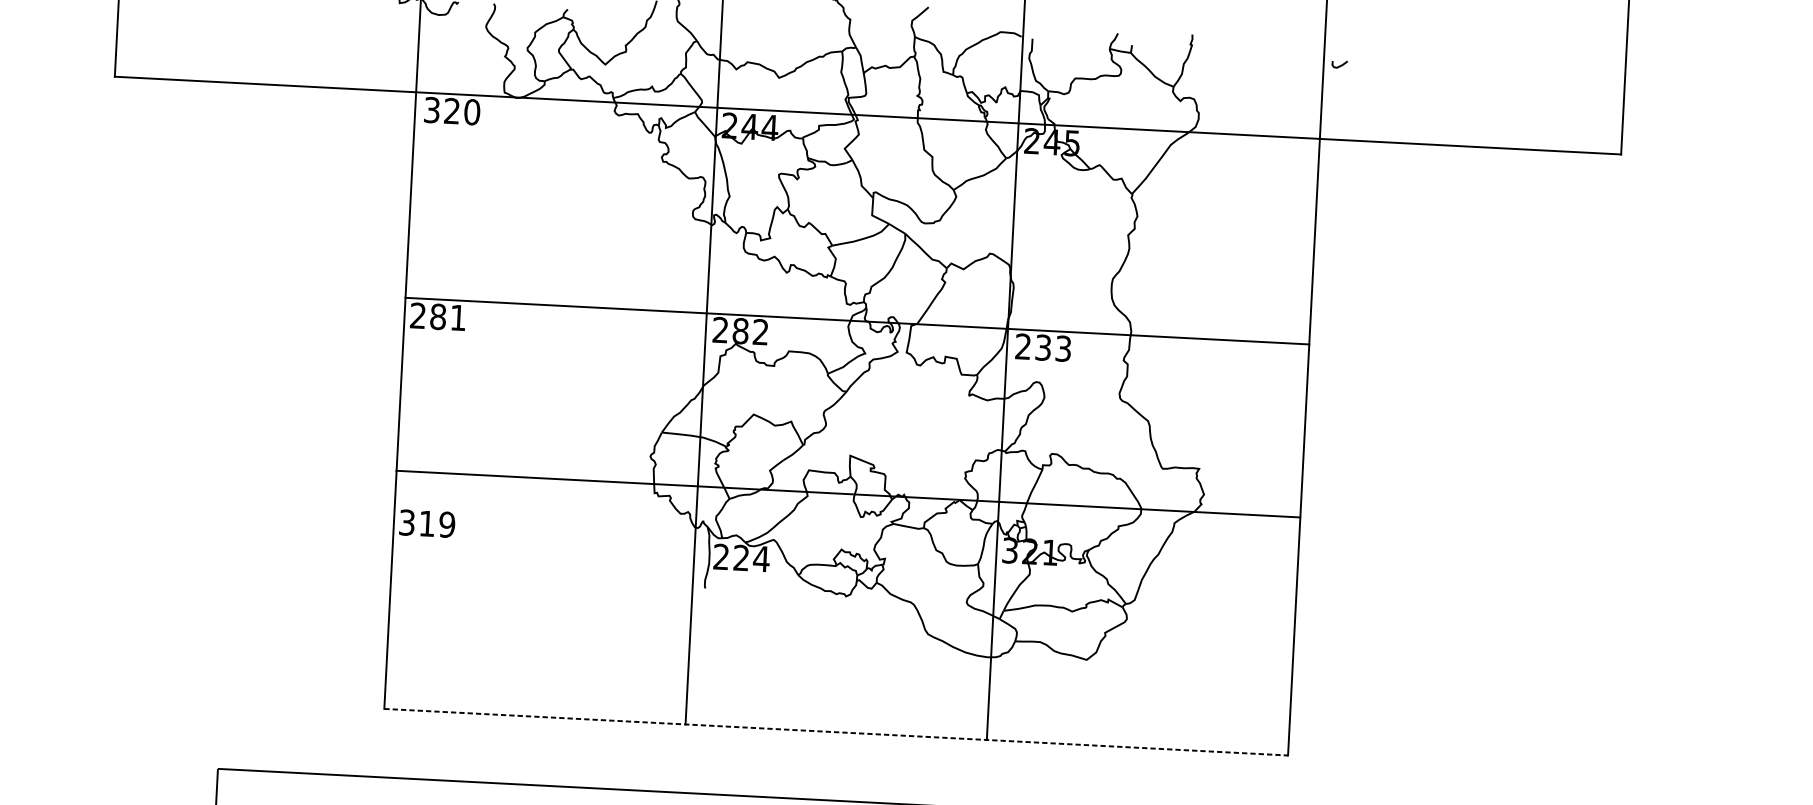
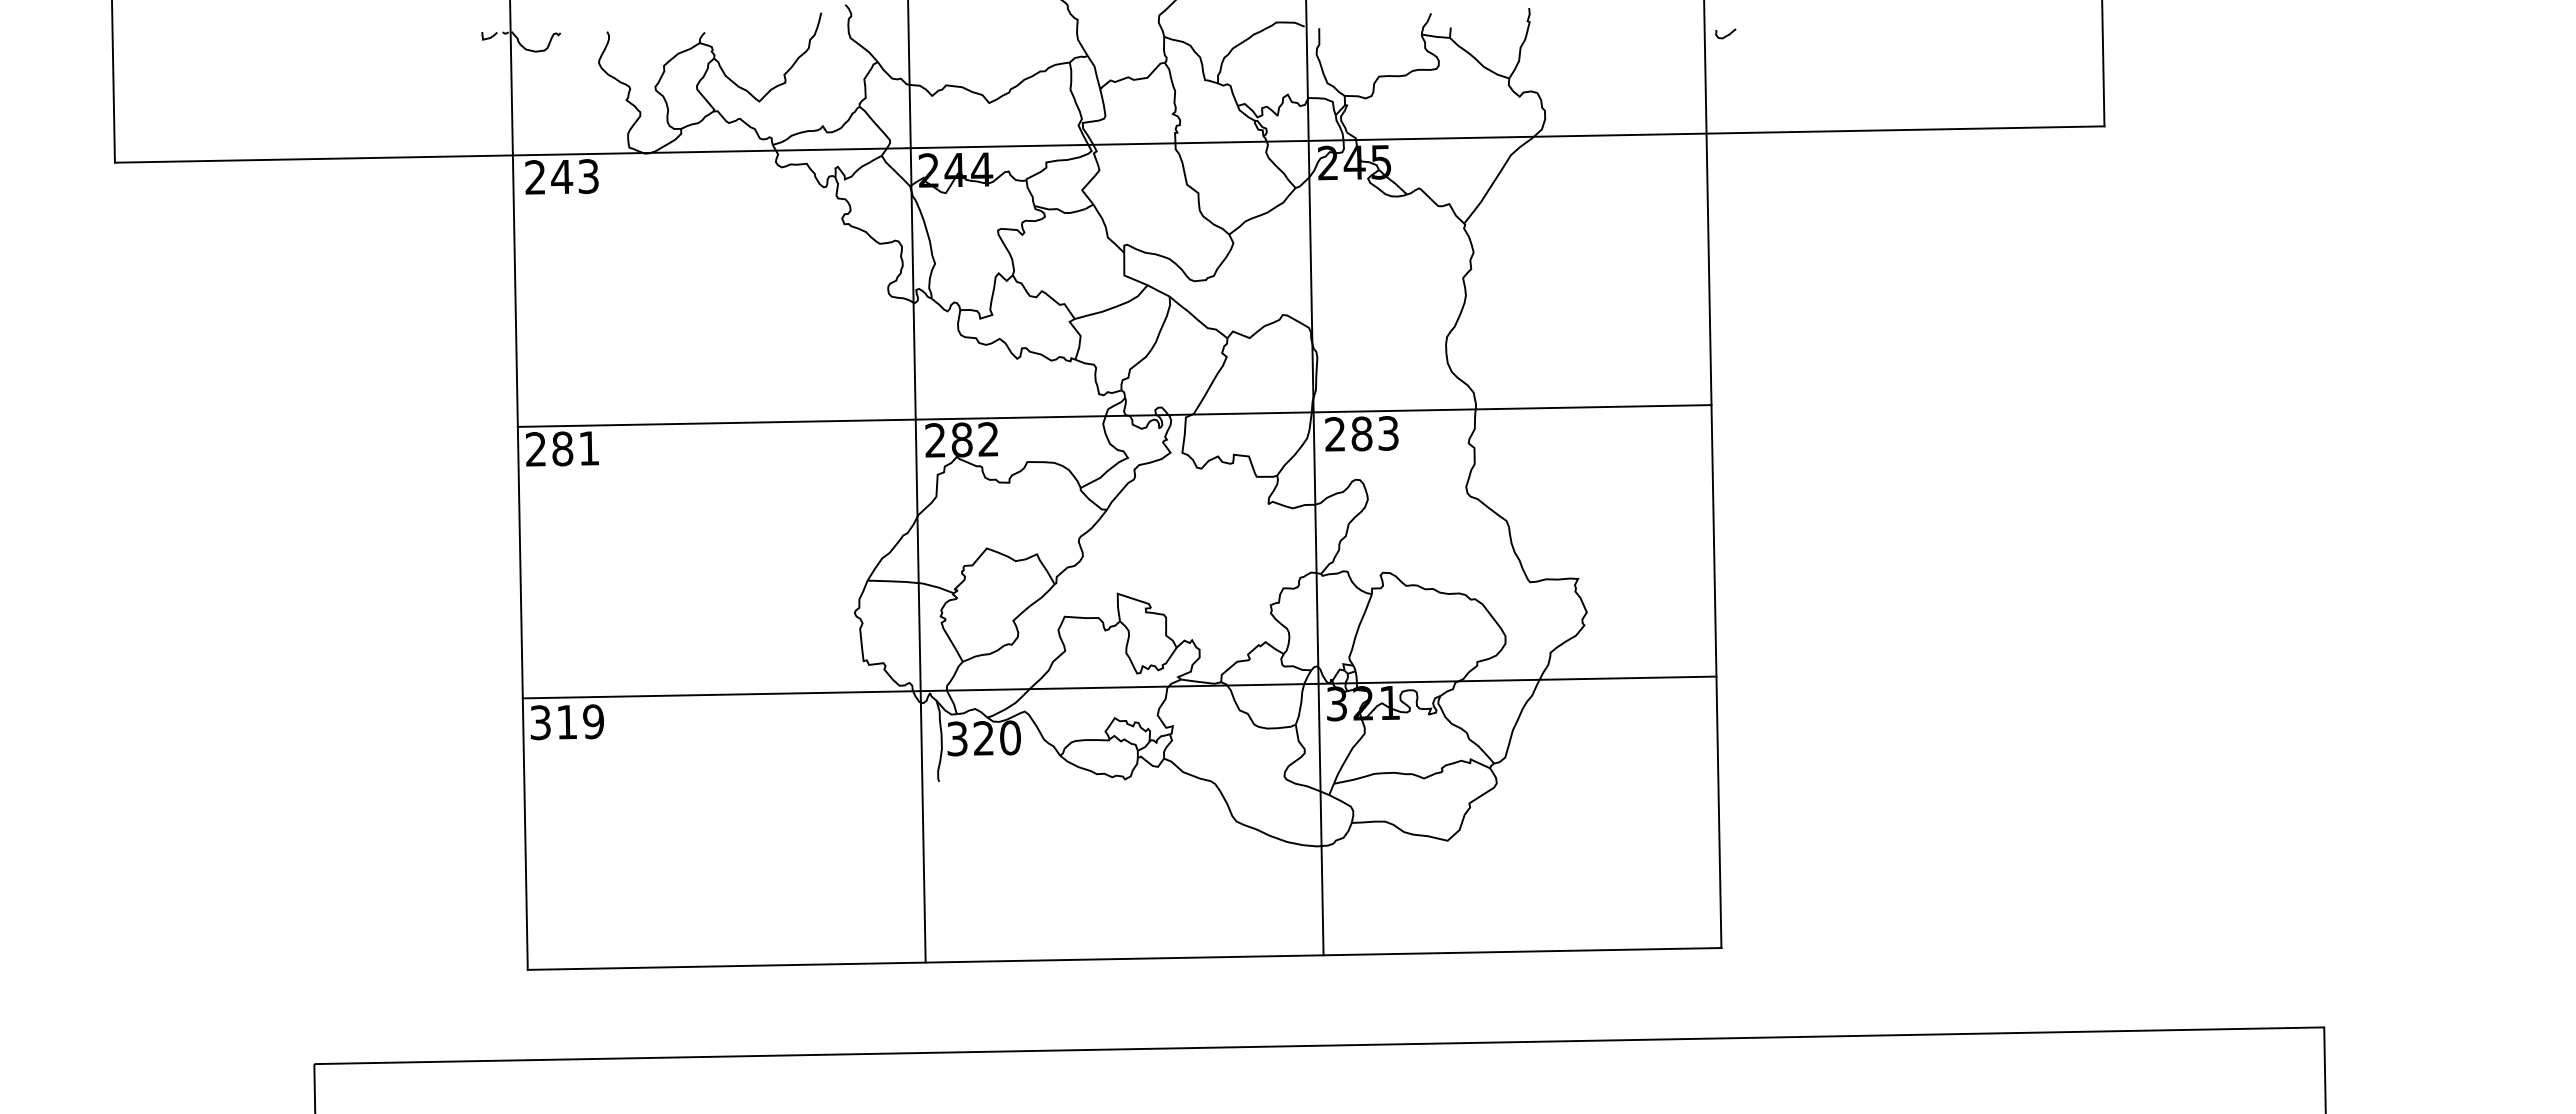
text: (452, 110) -> (562, 176), 320 -> 243
text: (1043, 347) -> (1361, 433), 233 -> 283
line: (848, 494) -> (1119, 687), moved
text: (741, 558) -> (984, 738), 224 -> 320
line: (836, 731) -> (1124, 958), dashed -> solid

